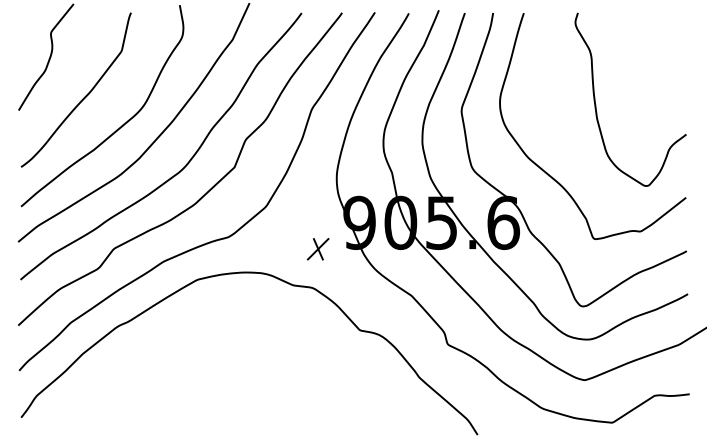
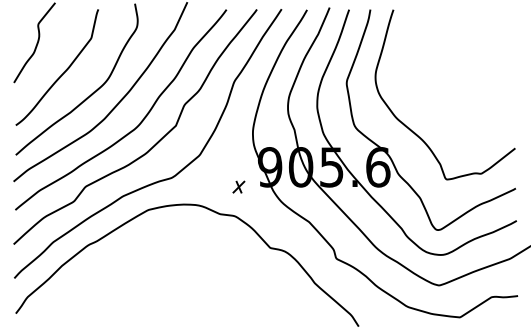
curve: (596, 104) -> (448, 78), removed
part: (317, 249) -> (238, 187), size x0.7

